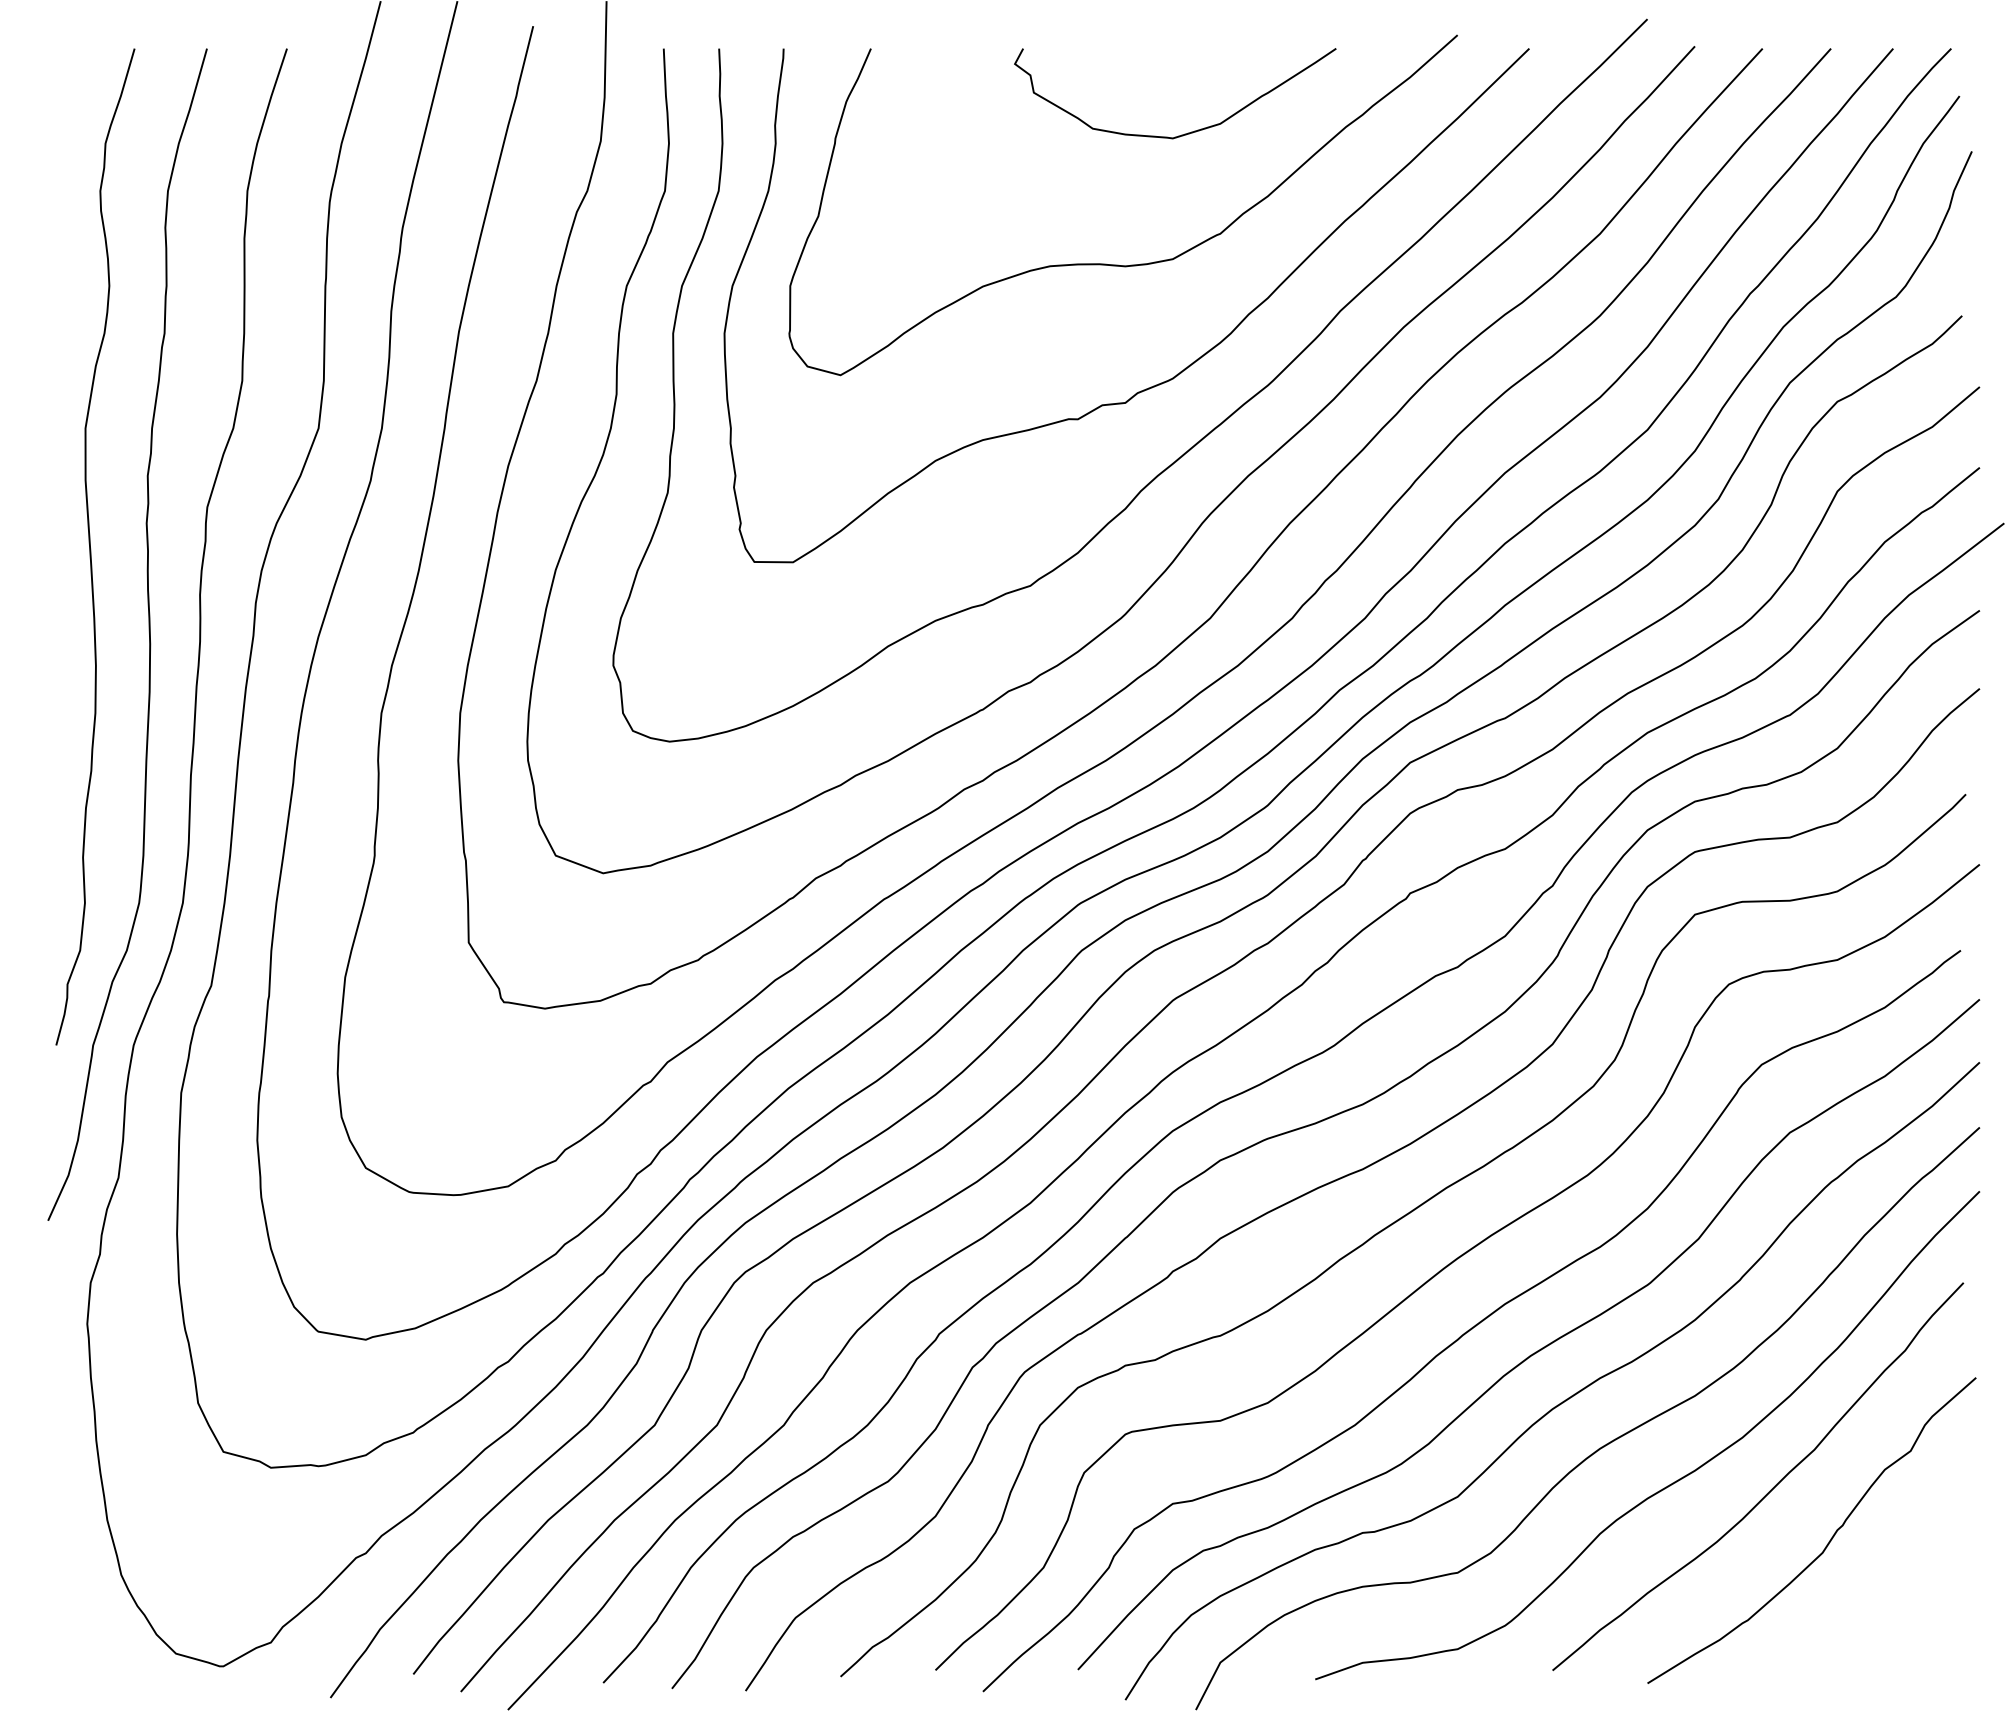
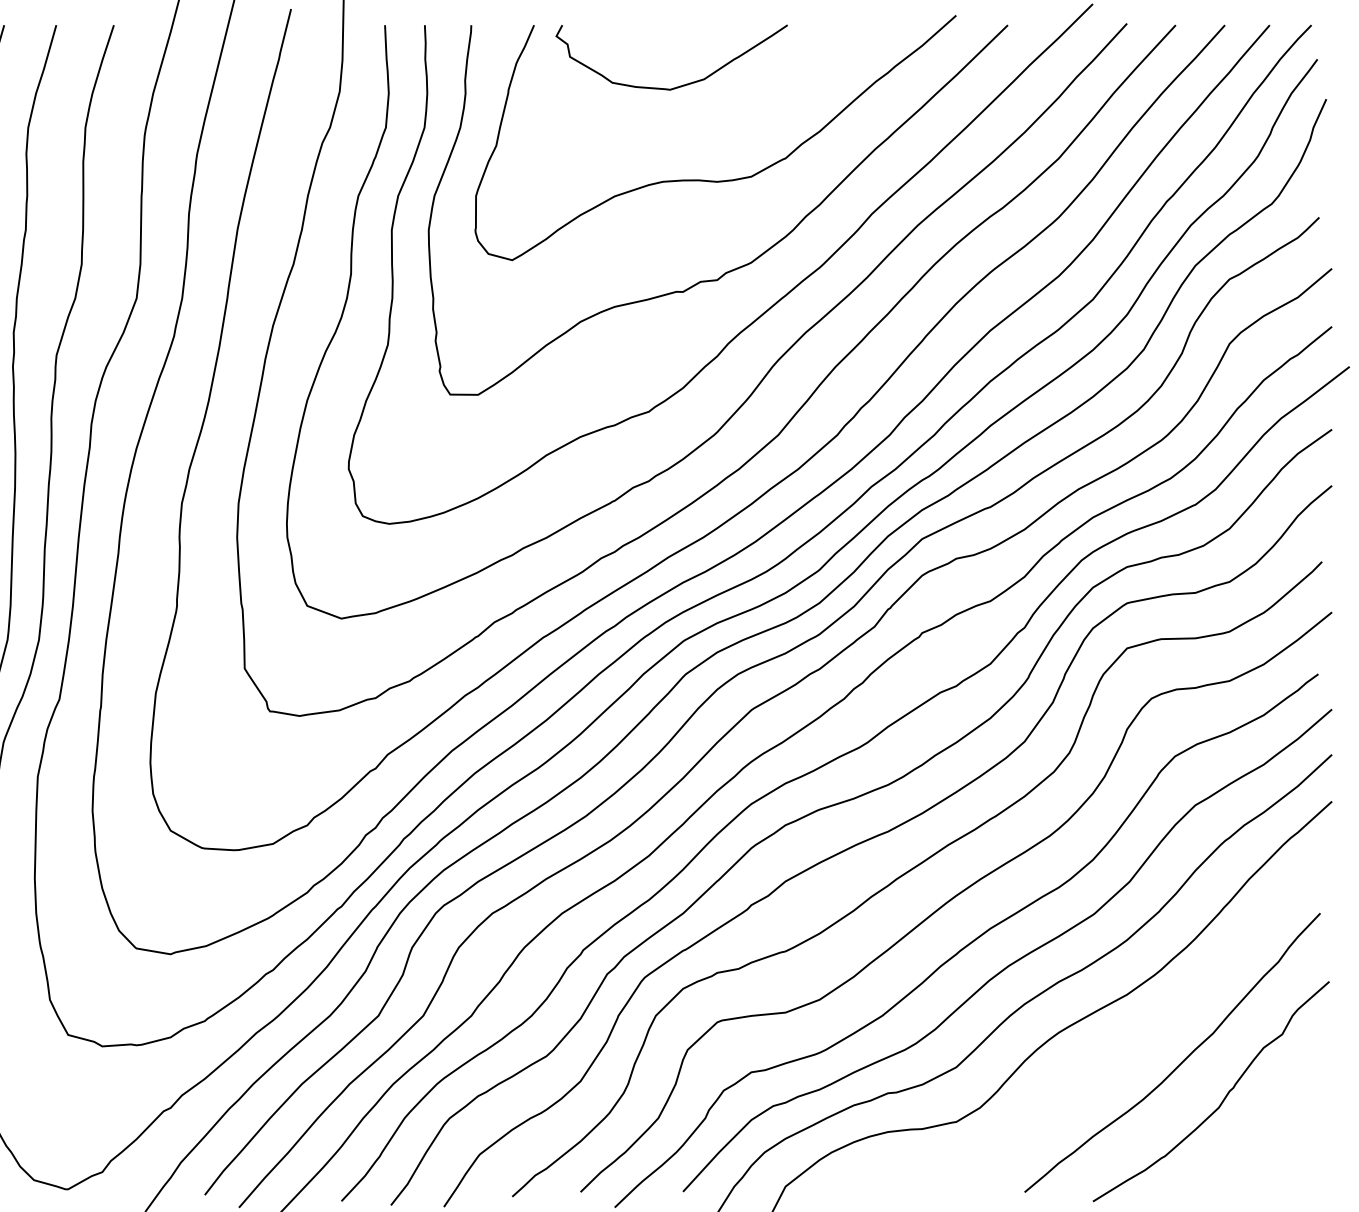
curve: (1184, 133) -> (678, 86), moved
curve: (1672, 1482) -> (1110, 1057), removed

